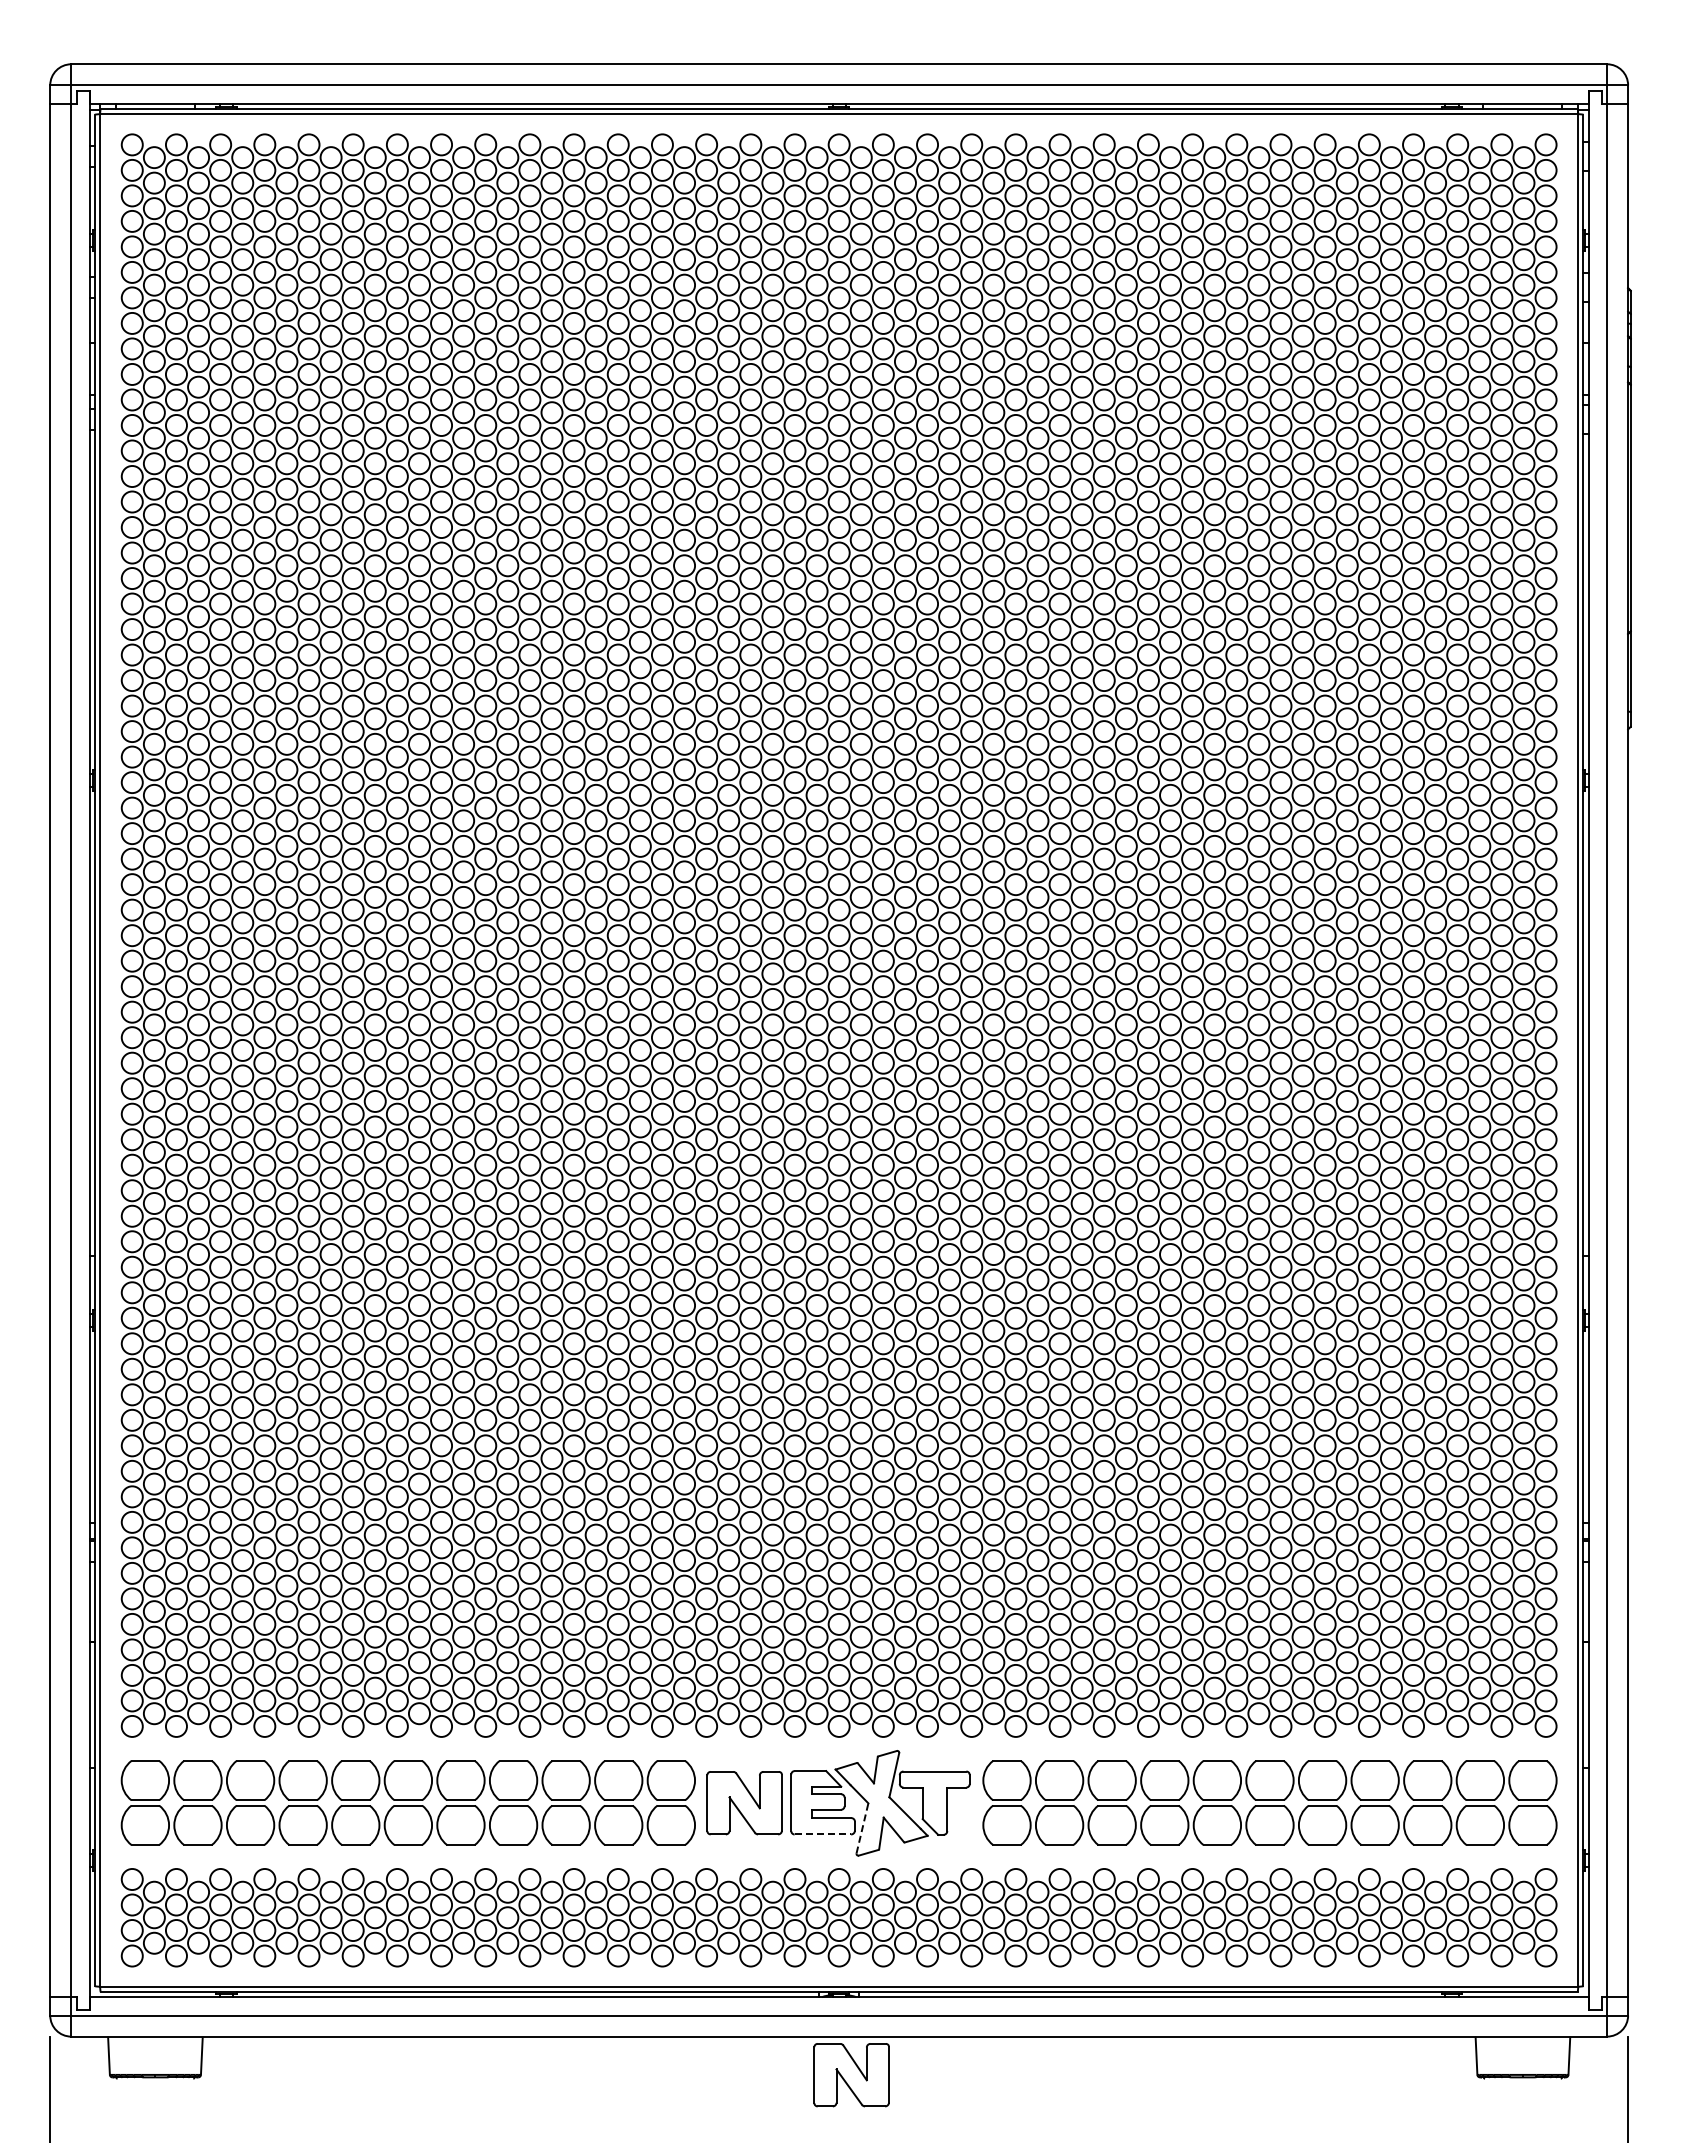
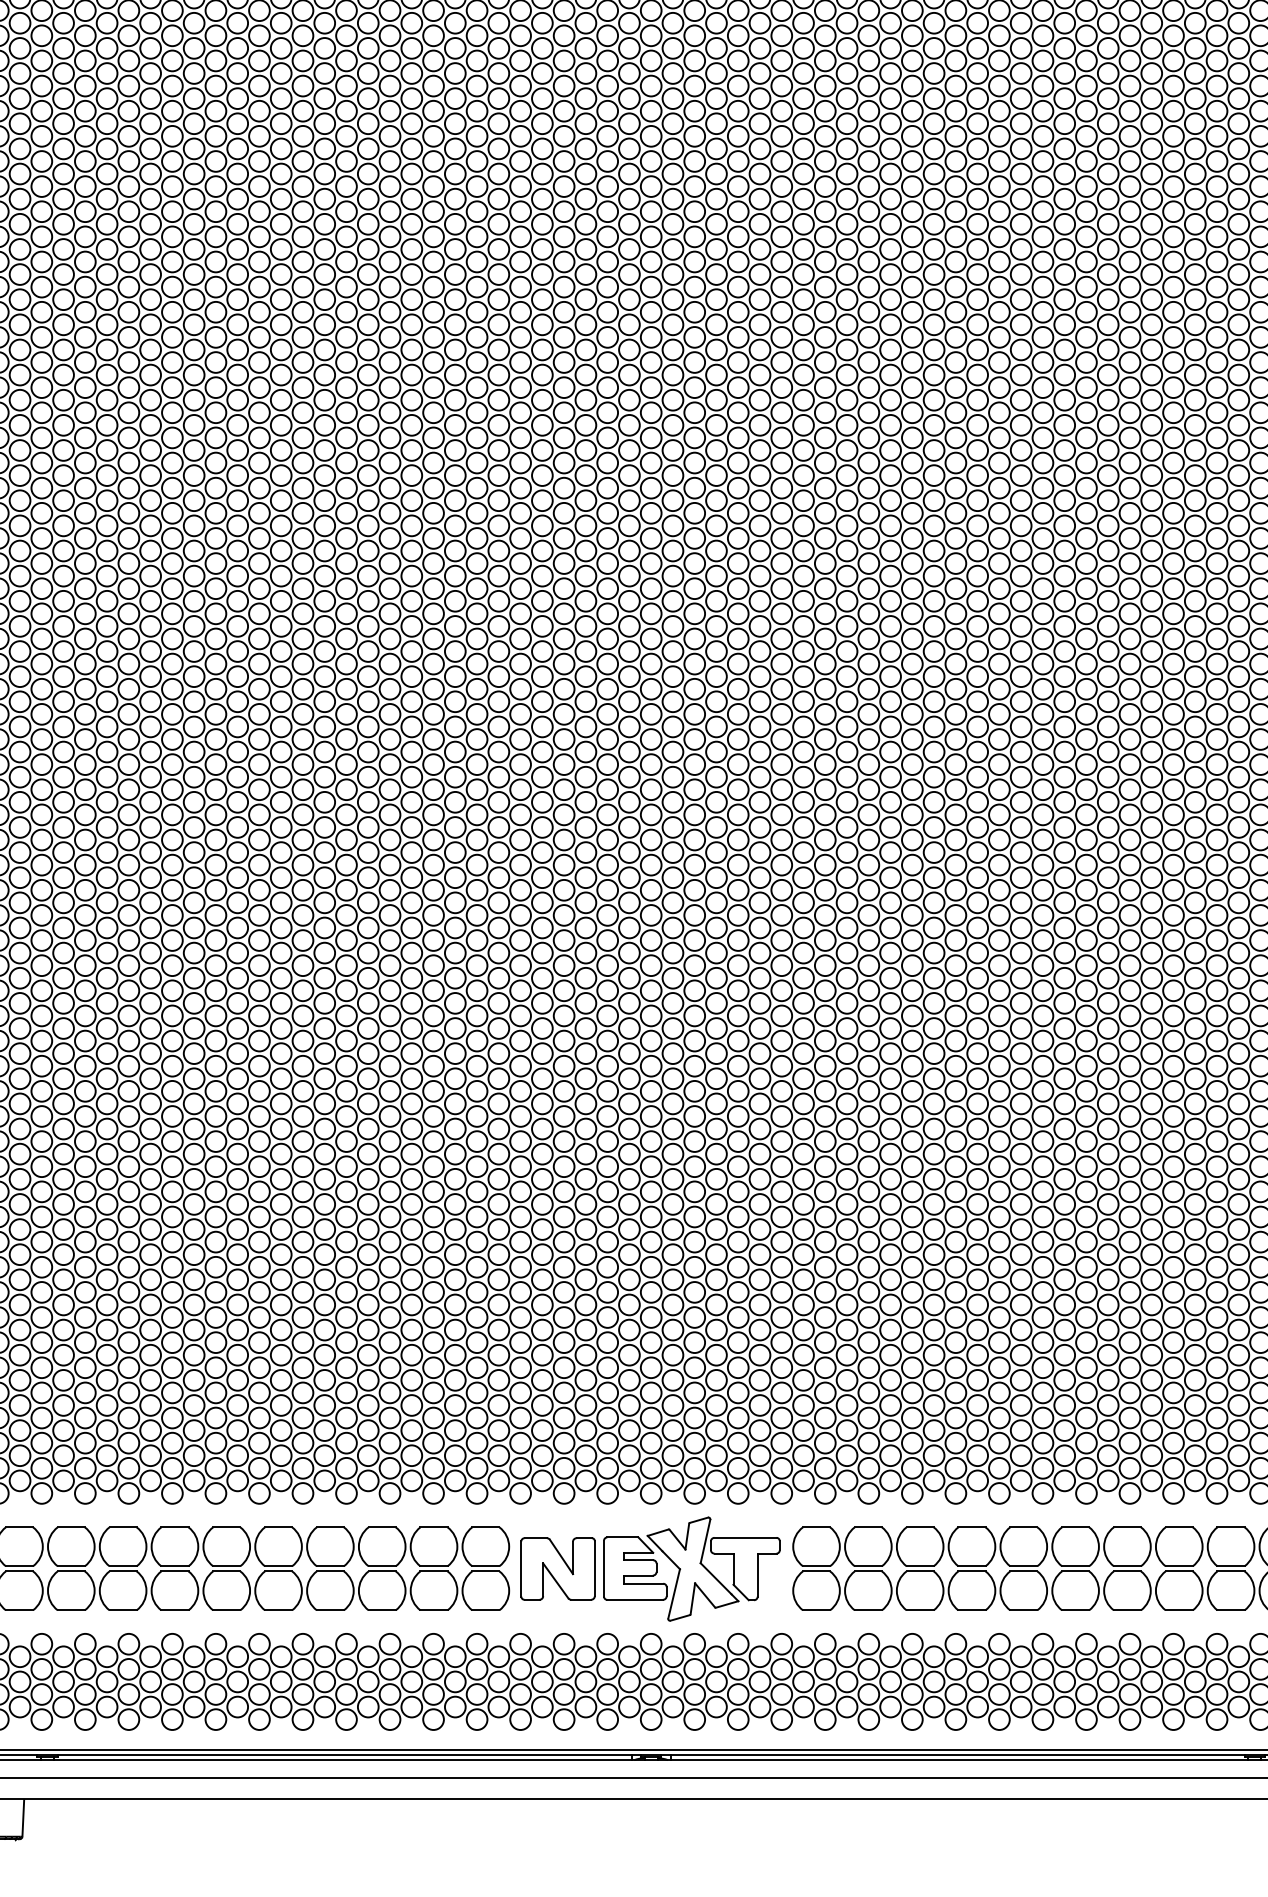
line: (862, 1828) -> (674, 1593), dashed -> solid
line: (823, 1834) -> (635, 1599), dashed -> solid
part: (851, 2075) -> (663, 1837), removed

